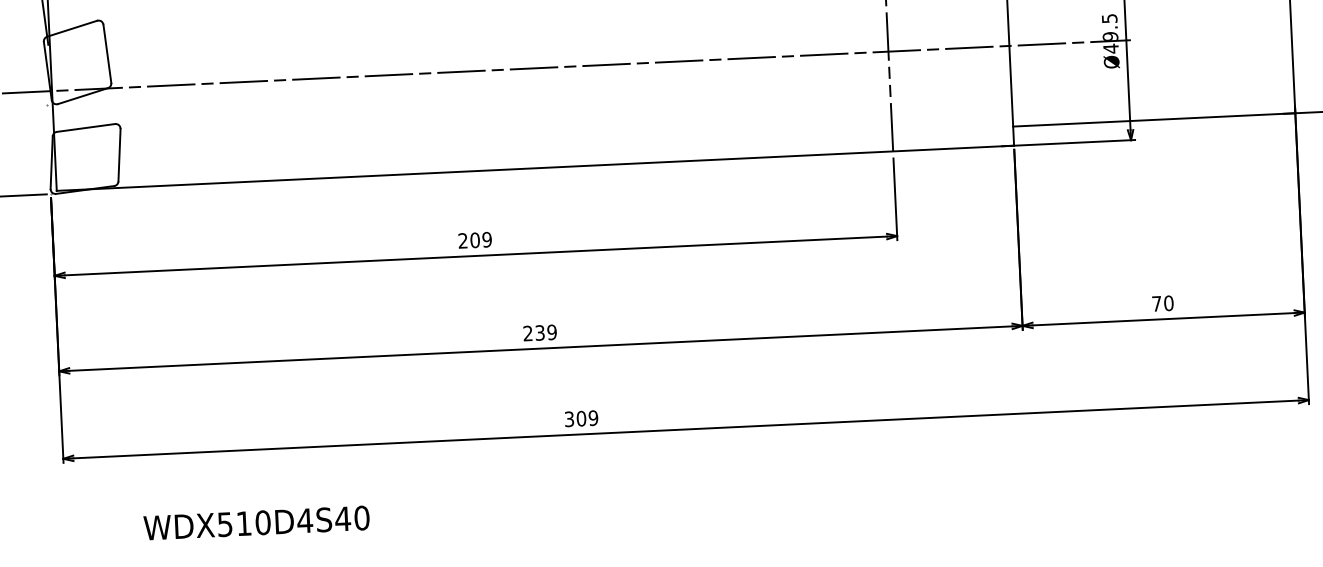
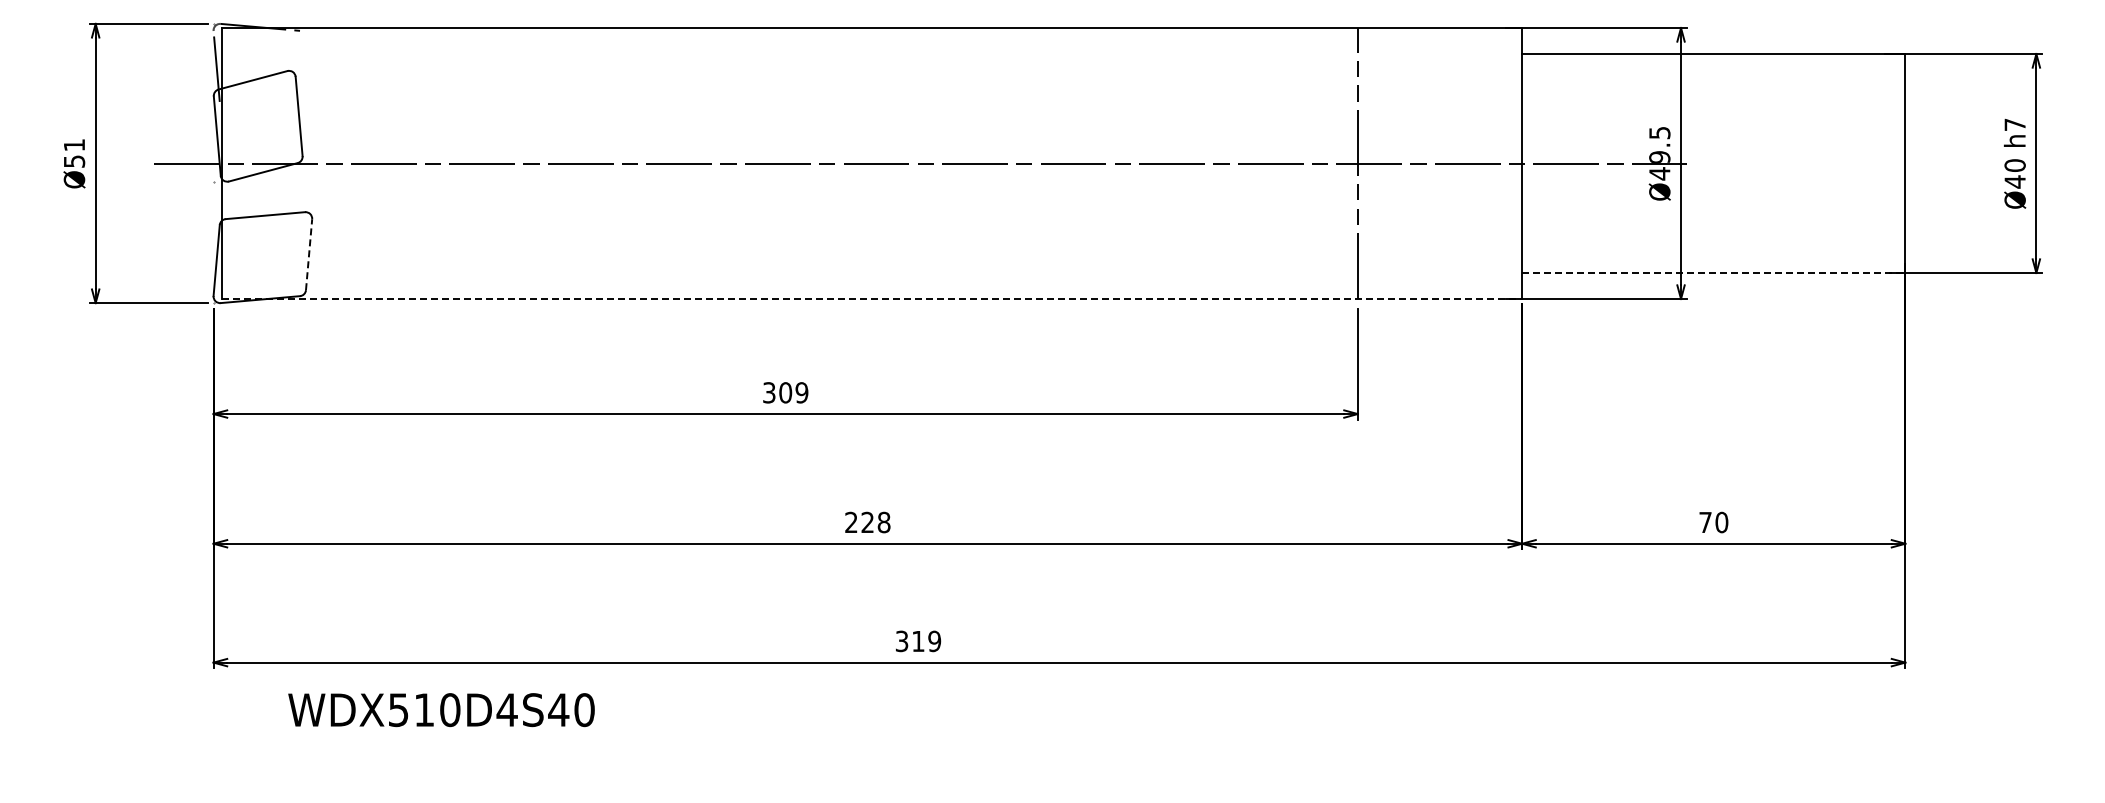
line: (1154, 120) -> (1713, 273), solid -> dashed
line: (119, 155) -> (309, 254), solid -> dashed
line: (535, 168) -> (872, 299), solid -> dashed
text: (463, 240) -> (769, 392), 209 -> 309
text: (545, 332) -> (875, 522), 239 -> 228
text: (581, 418) -> (918, 641), 309 -> 319
text: (256, 523) -> (441, 710), moved

